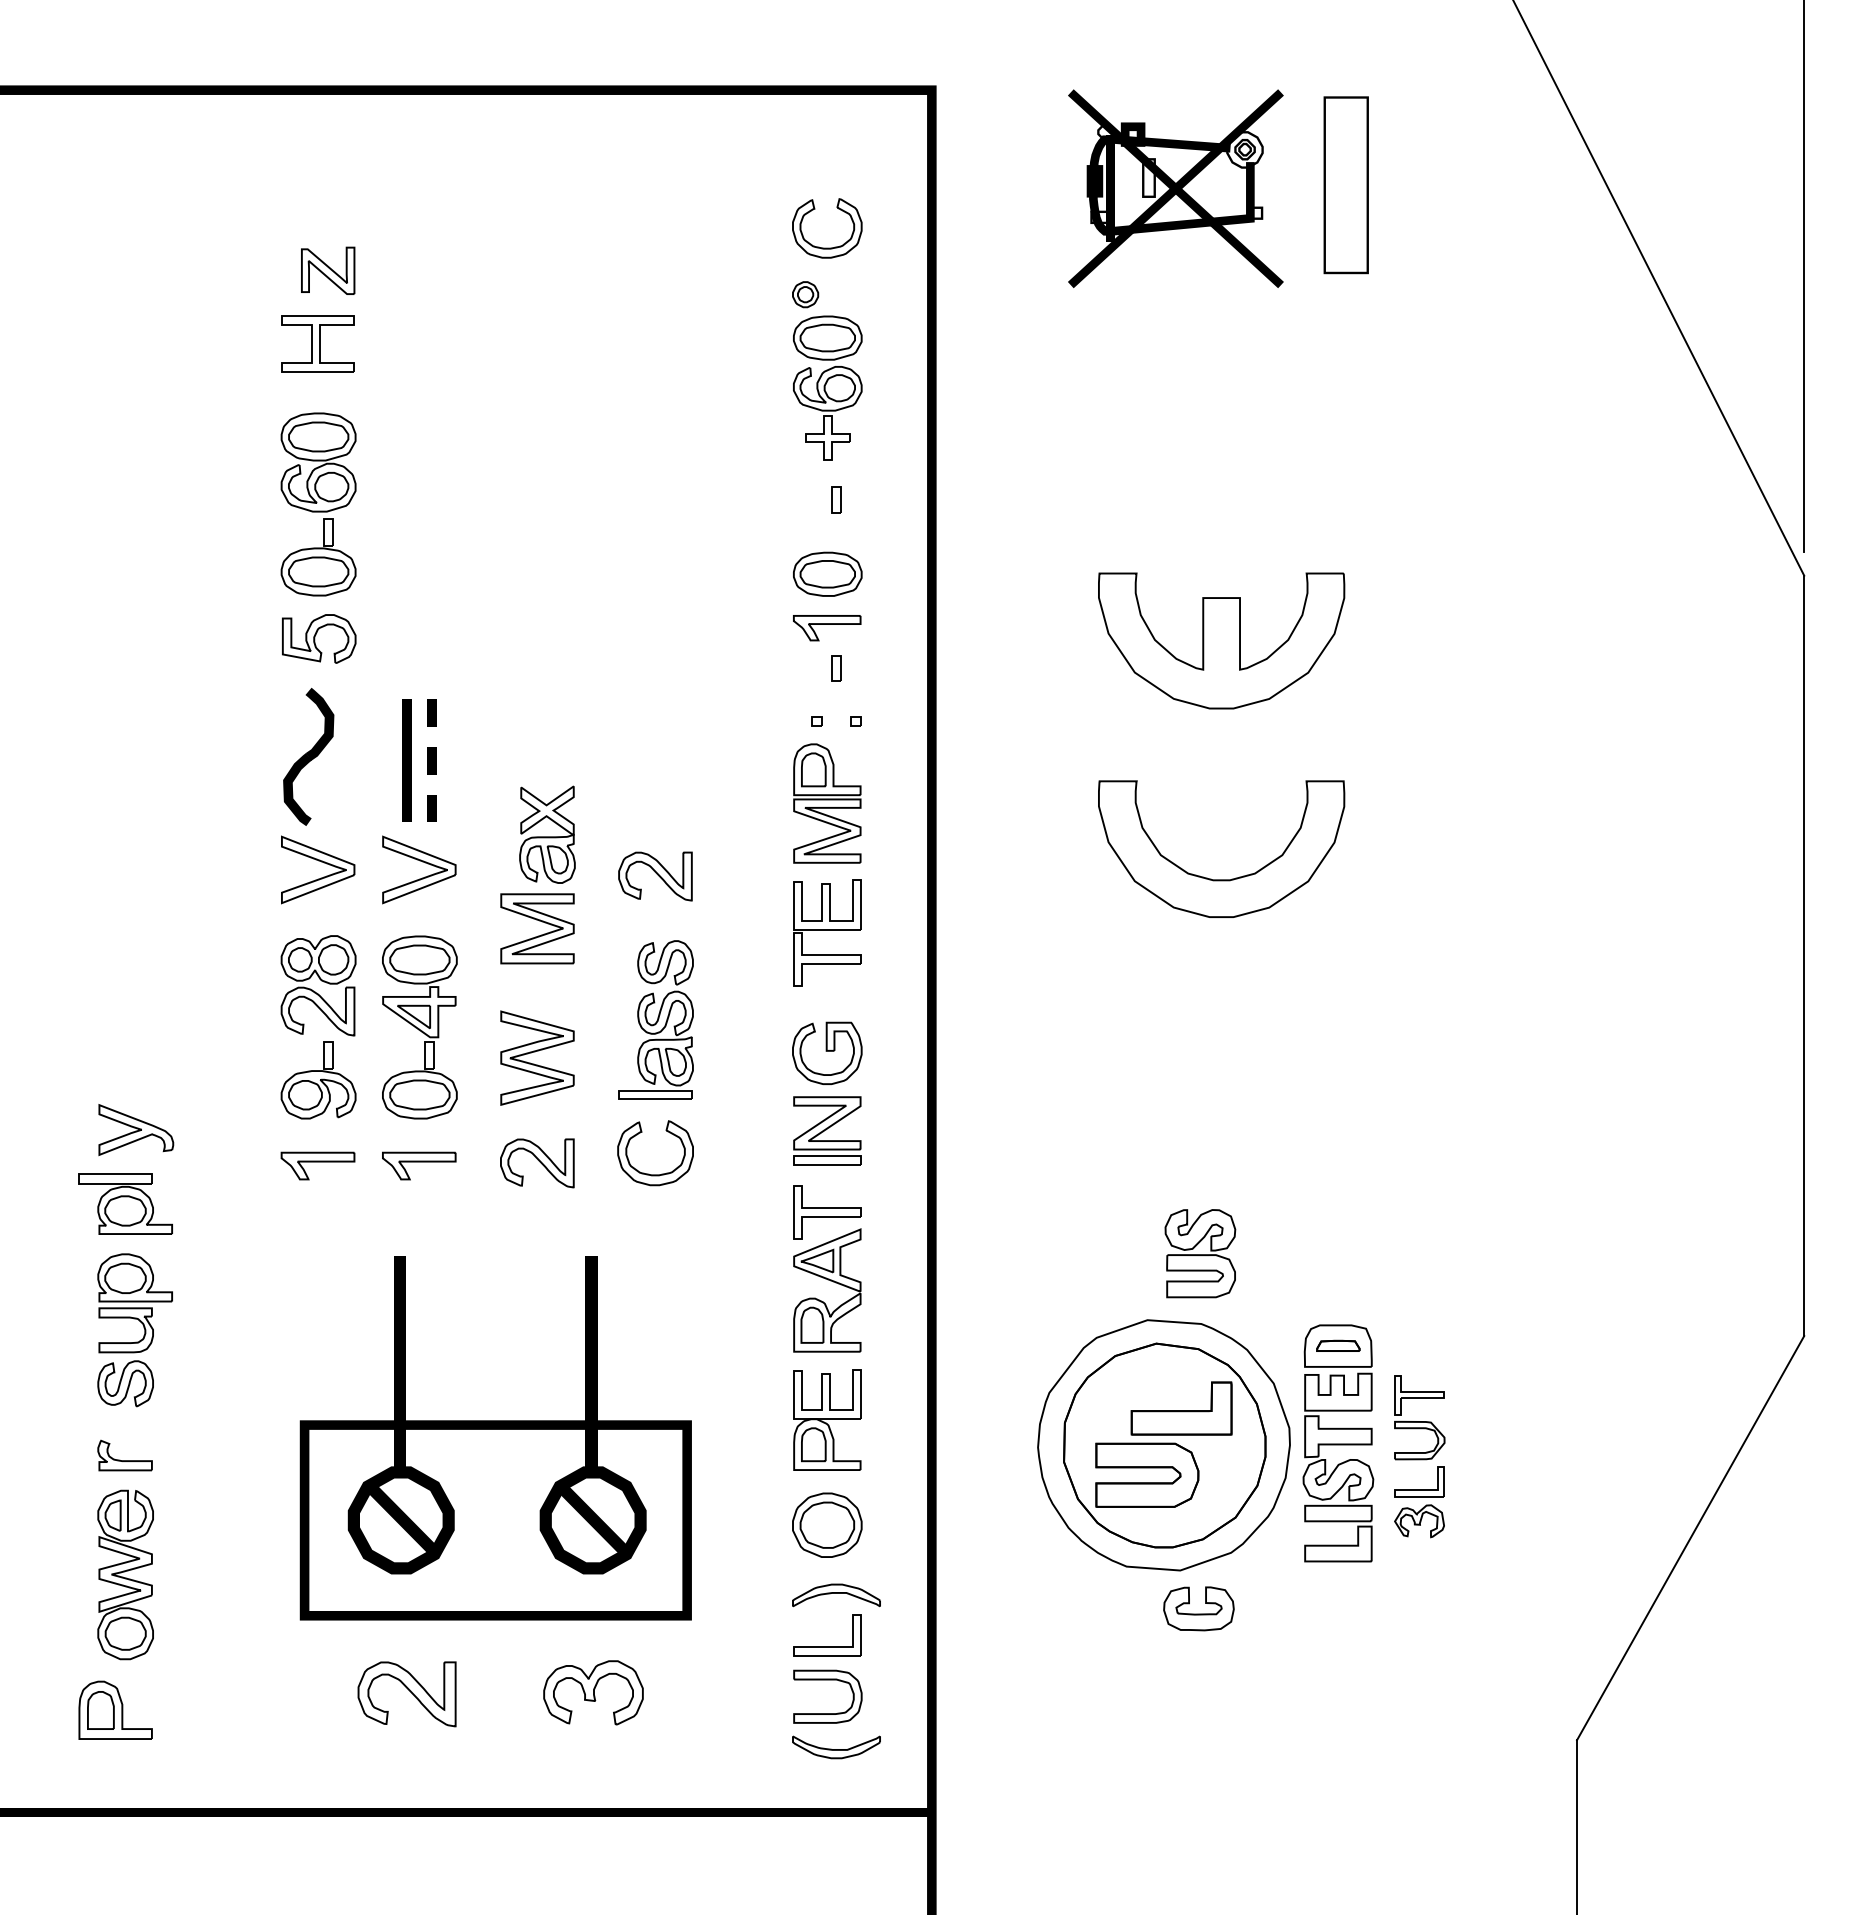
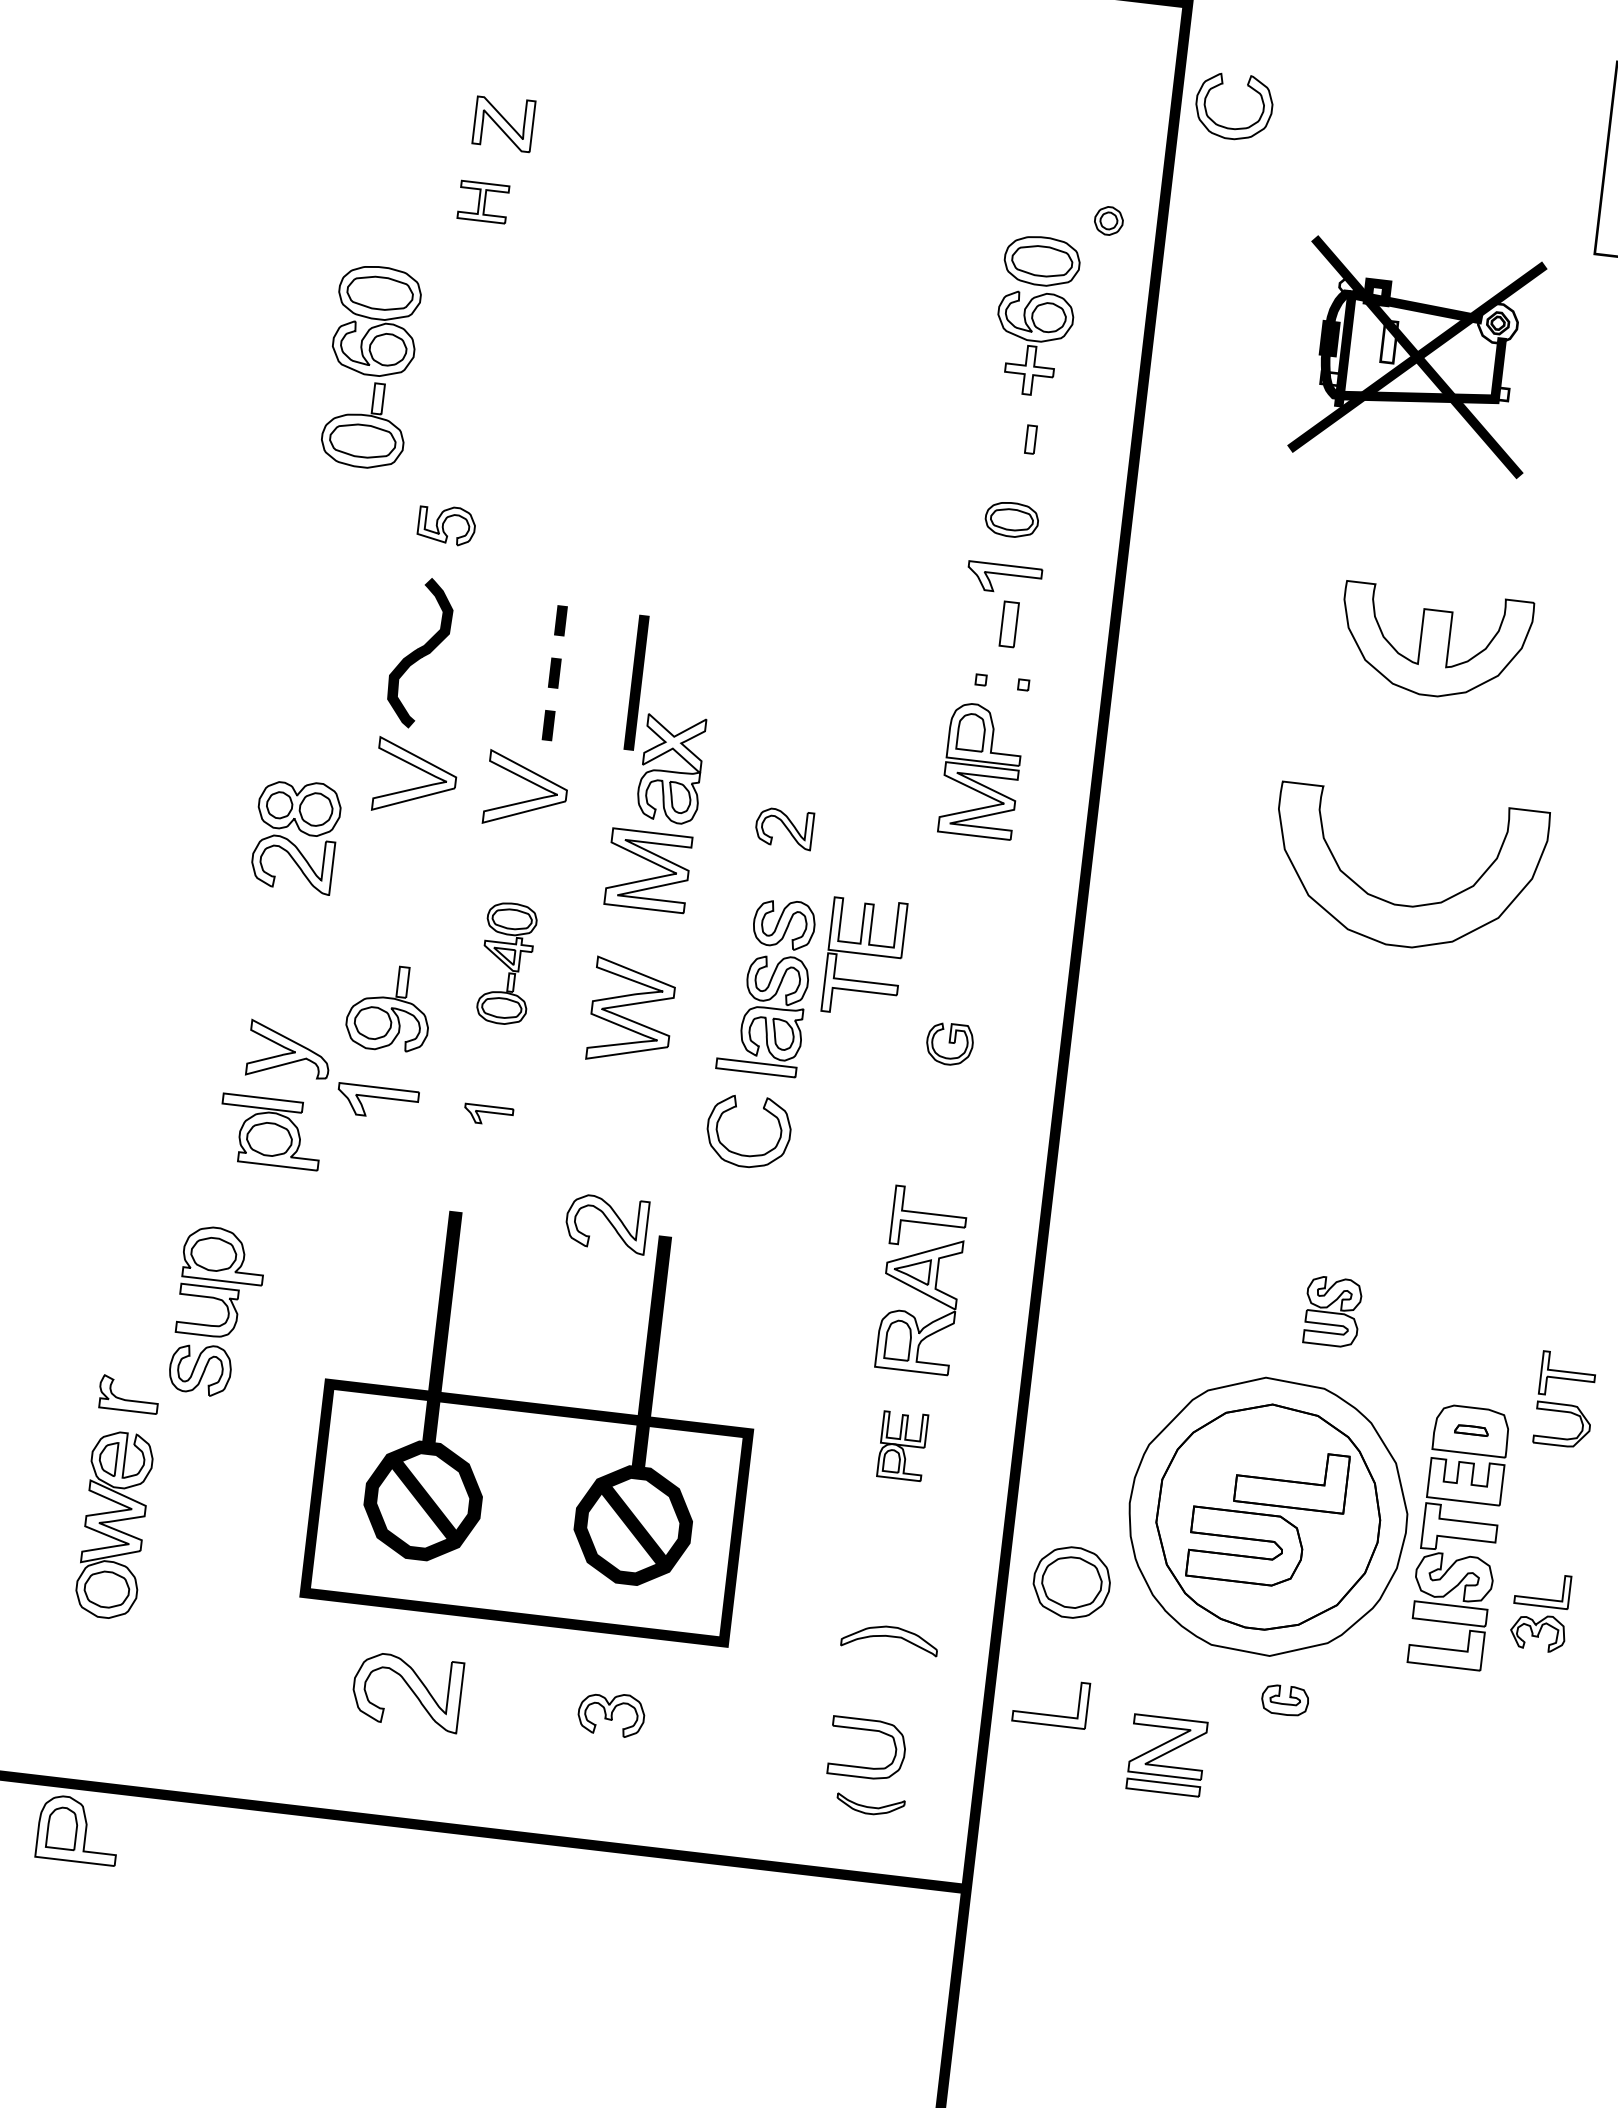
part: (1175, 188) -> (1416, 356), moved
part: (827, 247) -> (1231, 127), moved
part: (805, 294) -> (1108, 220), moved
part: (317, 343) -> (482, 201), size x0.6
part: (318, 504) -> (371, 367), moved
part: (827, 573) -> (1011, 519), size x0.7
part: (319, 638) -> (447, 524), size x0.7
part: (1221, 640) -> (1434, 643), size x0.7
part: (836, 668) -> (1009, 624), size x1.6
curve: (406, 760) -> (636, 682), moved
part: (655, 876) -> (784, 828), size x0.7
part: (827, 932) -> (864, 956), moved
part: (318, 985) -> (296, 835), moved
part: (419, 1027) -> (506, 963), size x0.6
part: (827, 1052) -> (950, 1043), size x0.6
part: (136, 1130) -> (289, 1052), moved
part: (827, 1130) -> (1167, 1754), moved
part: (537, 1163) -> (606, 1224), moved
part: (419, 1165) -> (488, 1114), size x0.6
part: (125, 1203) -> (270, 1131), moved
part: (1200, 1253) -> (1332, 1311), size x0.7
part: (143, 1328) -> (227, 1311), moved
part: (1338, 1345) -> (1471, 1429), size x0.7
part: (1419, 1417) -> (1565, 1399), moved
part: (827, 1419) -> (902, 1445), size x0.6
part: (827, 1524) -> (1072, 1581), moved
part: (1198, 1608) -> (1284, 1699), size x0.6
part: (827, 1646) -> (1049, 1714), moved
part: (593, 1692) -> (611, 1714), size x0.6
part: (115, 1709) -> (78, 1829), moved
part: (836, 1747) -> (870, 1805), size x0.7

